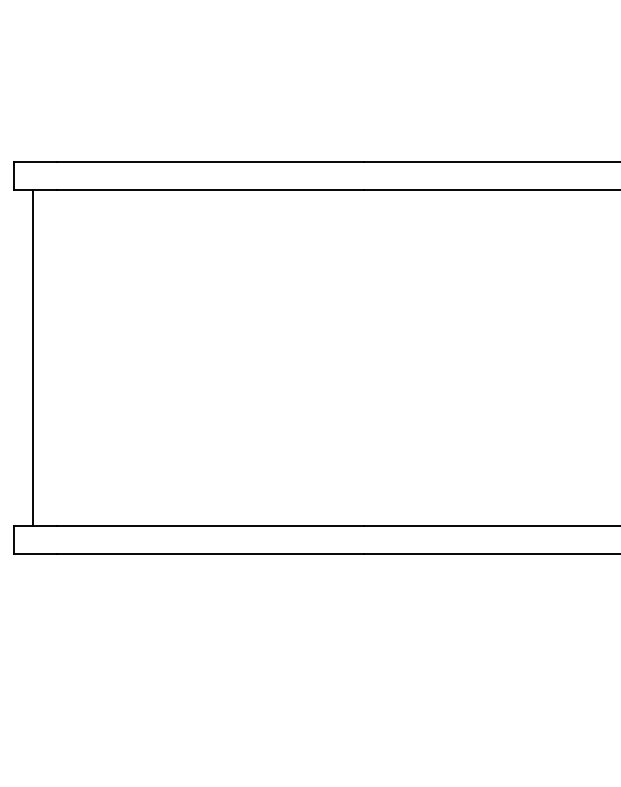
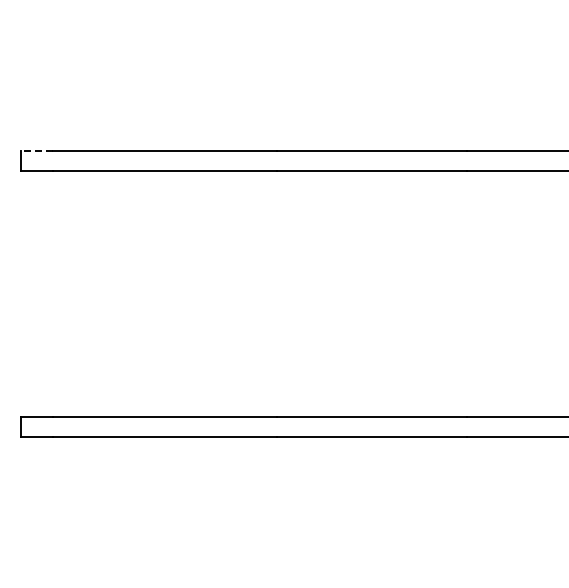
line: (35, 161) -> (36, 150), solid -> dashed
line: (33, 357) -> (35, 293), removed

